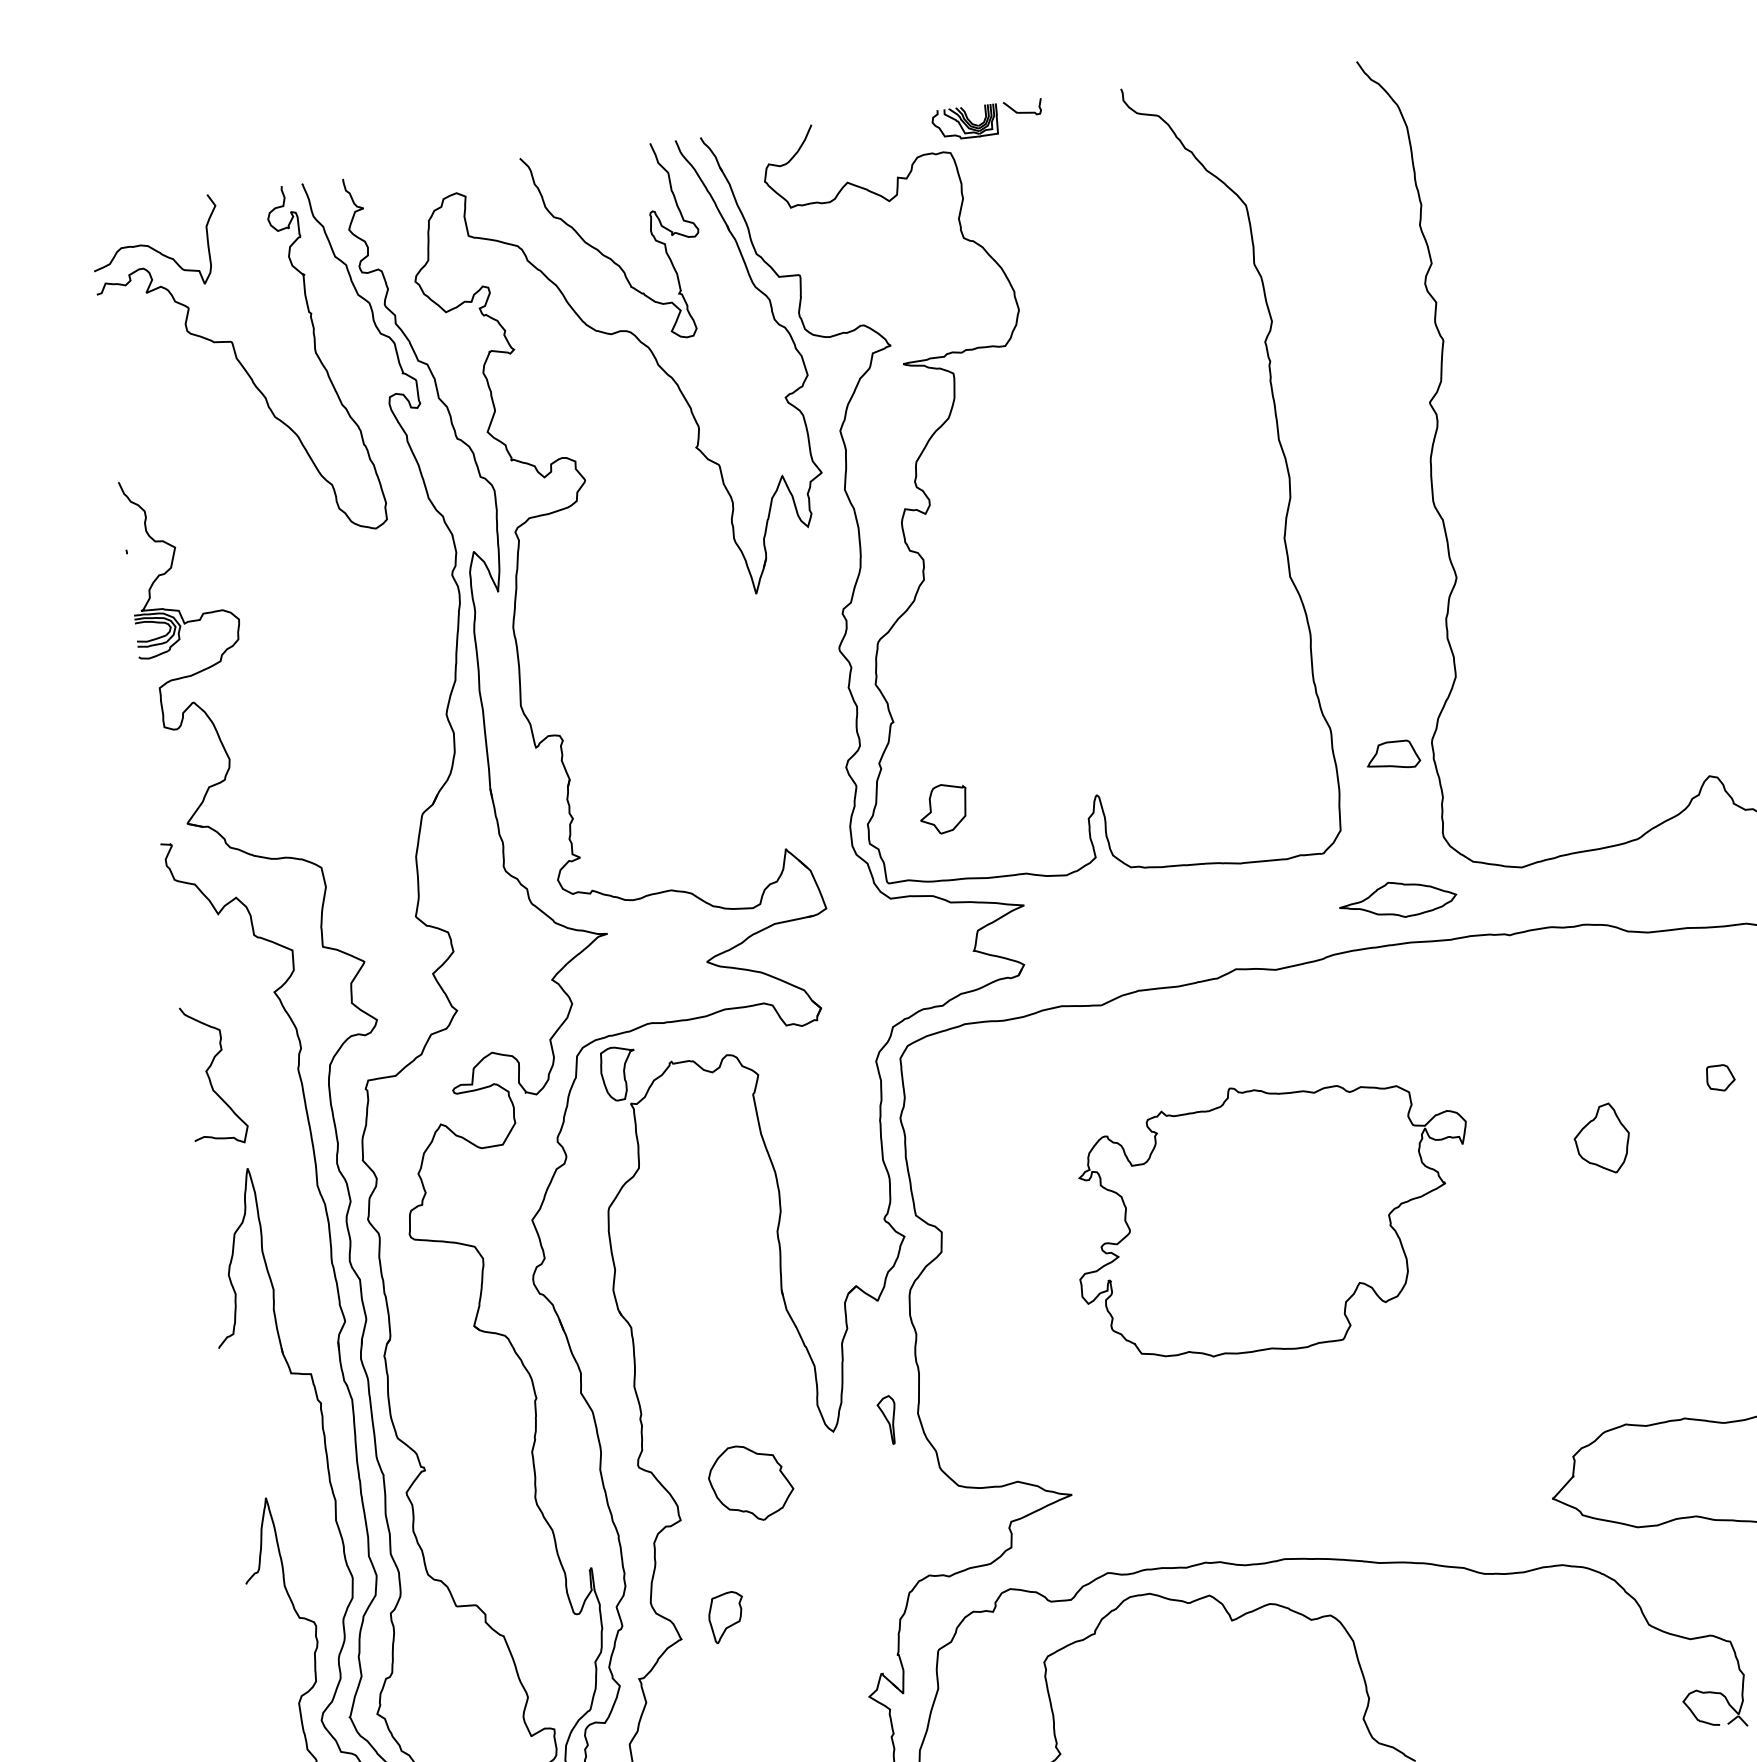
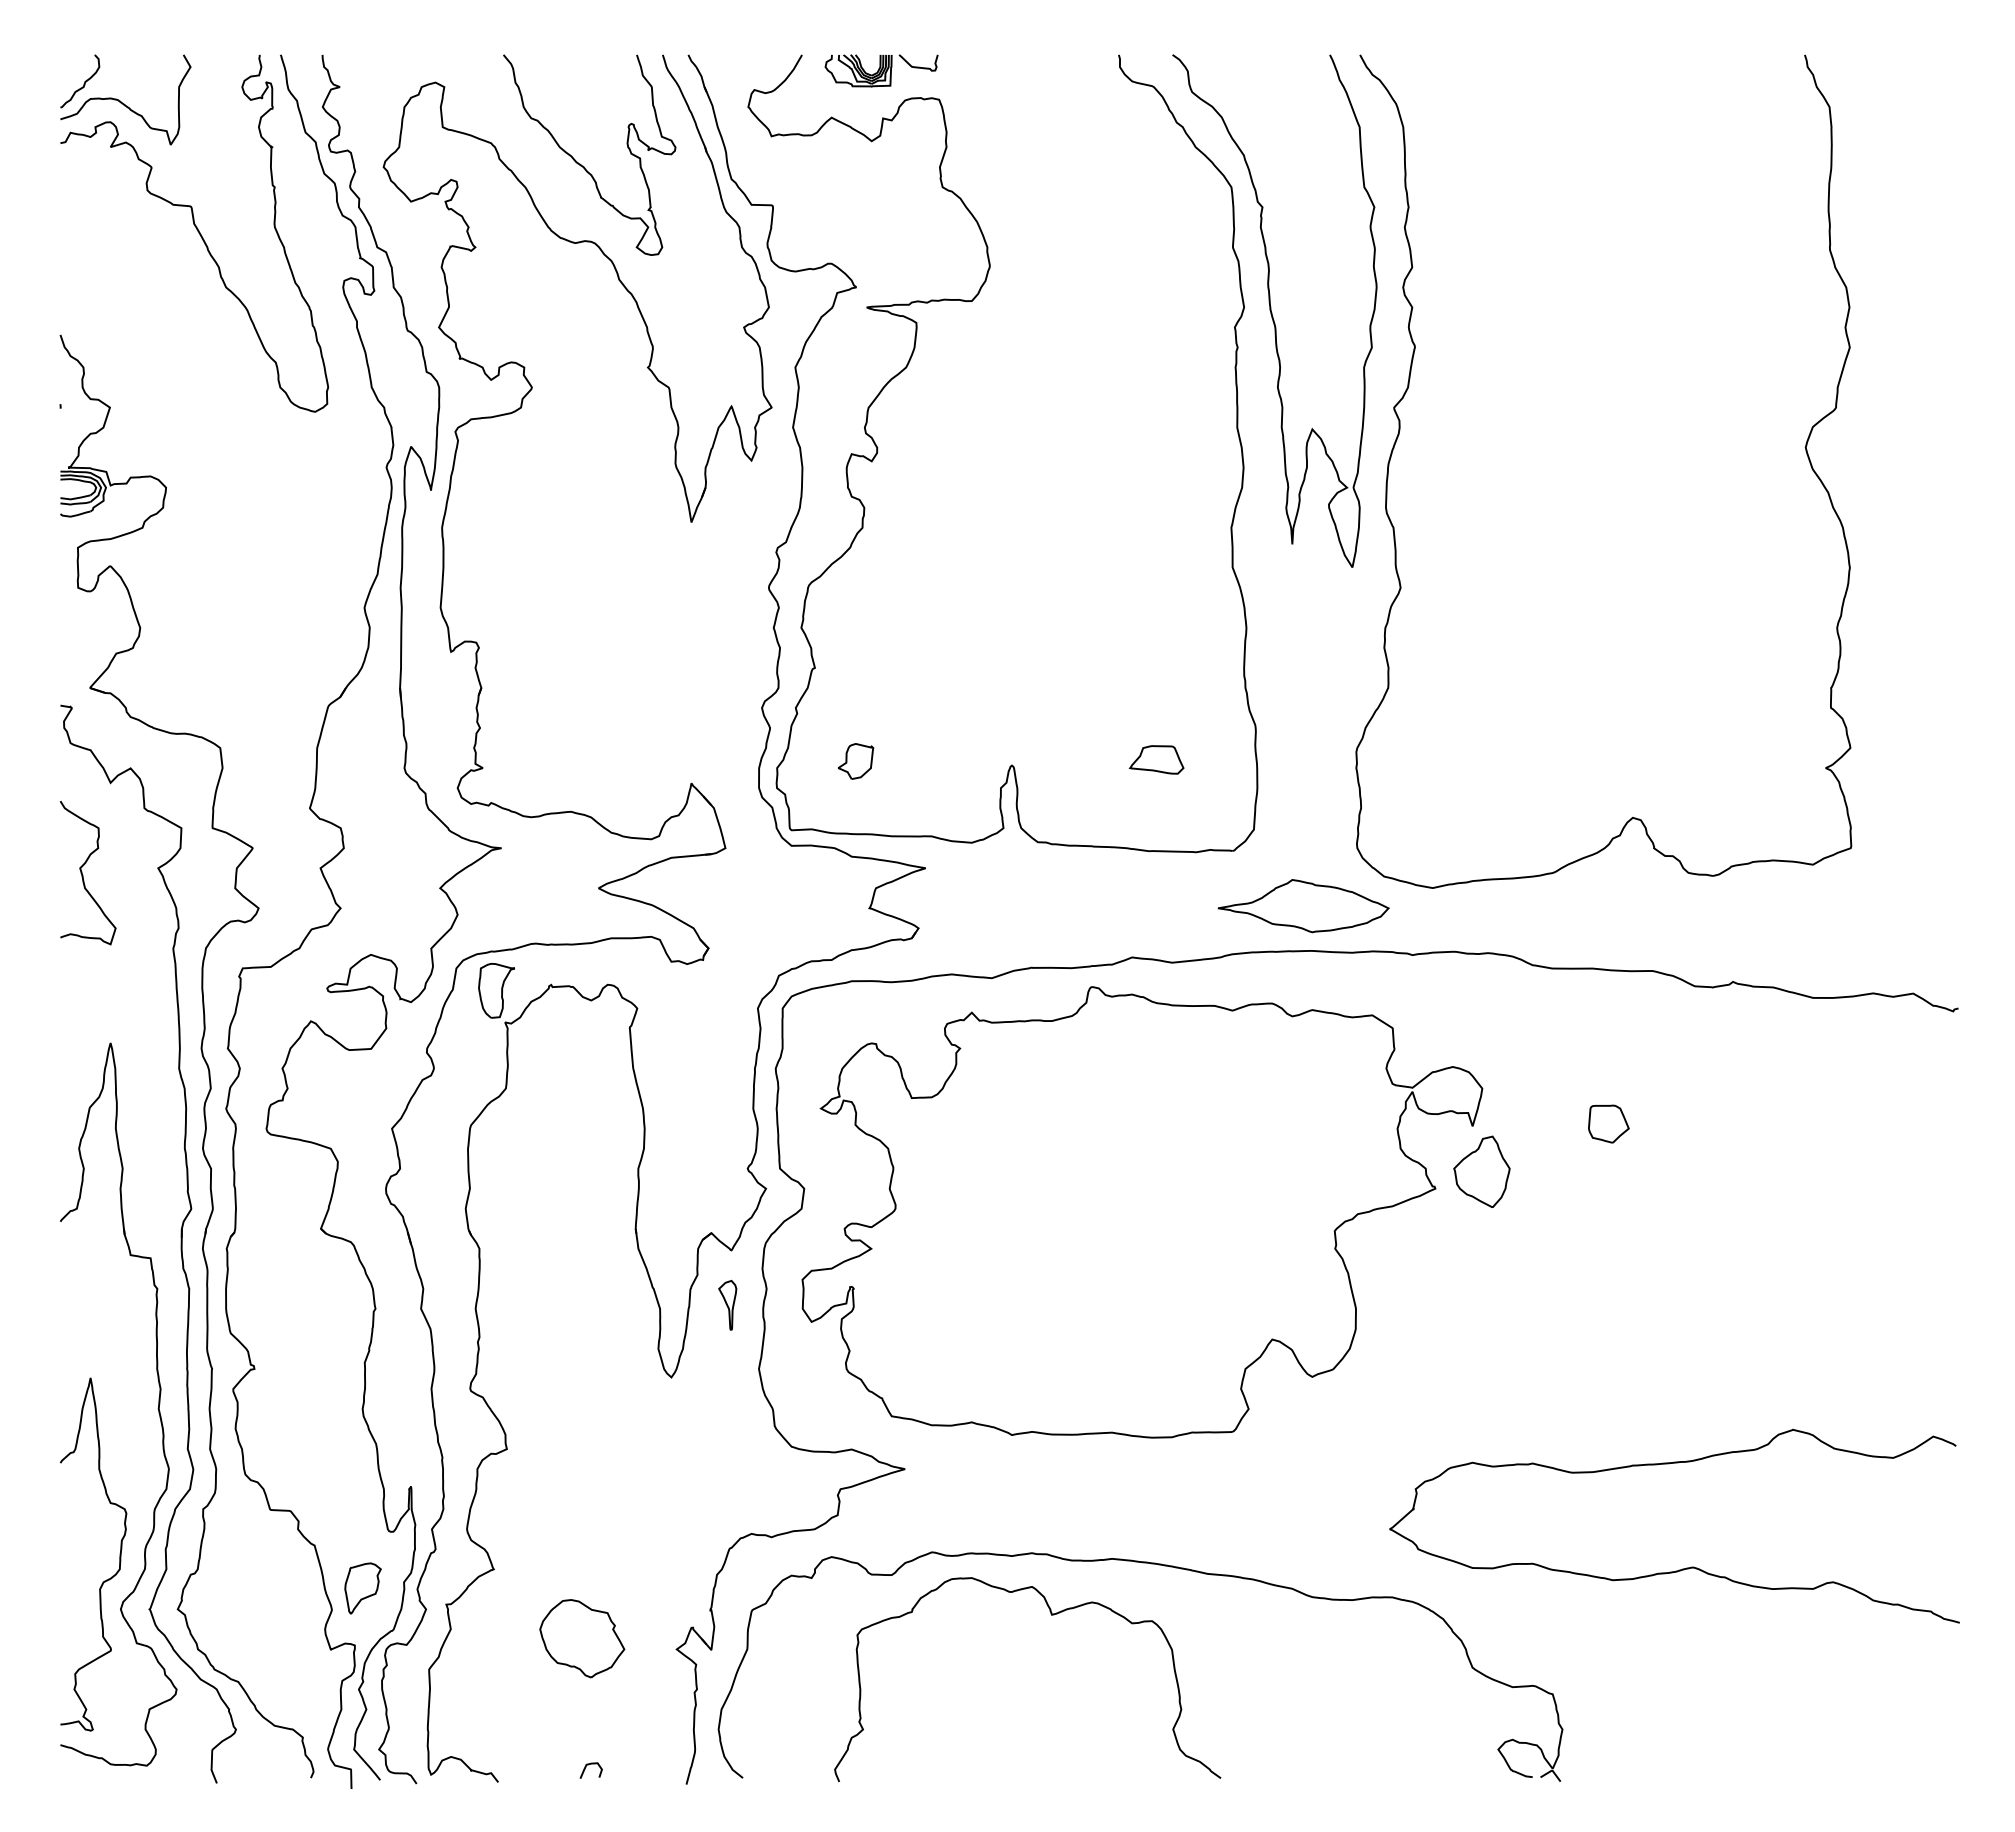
part: (987, 119) -> (881, 70), moved
curve: (112, 233) -> (83, 83), added
curve: (1300, 323) -> (1272, 312), added
part: (1392, 755) -> (1156, 759), moved
part: (944, 808) -> (856, 761), size x0.71
part: (1397, 900) -> (1303, 906), size x1.43
part: (1720, 1077) -> (1608, 1123), size x1.43
curve: (210, 1078) -> (83, 875), moved
part: (1275, 1217) -> (1142, 1212), size x1.67
part: (887, 1419) -> (727, 1304), moved
part: (751, 1482) -> (582, 1638), moved
part: (726, 1617) -> (362, 1588), moved

